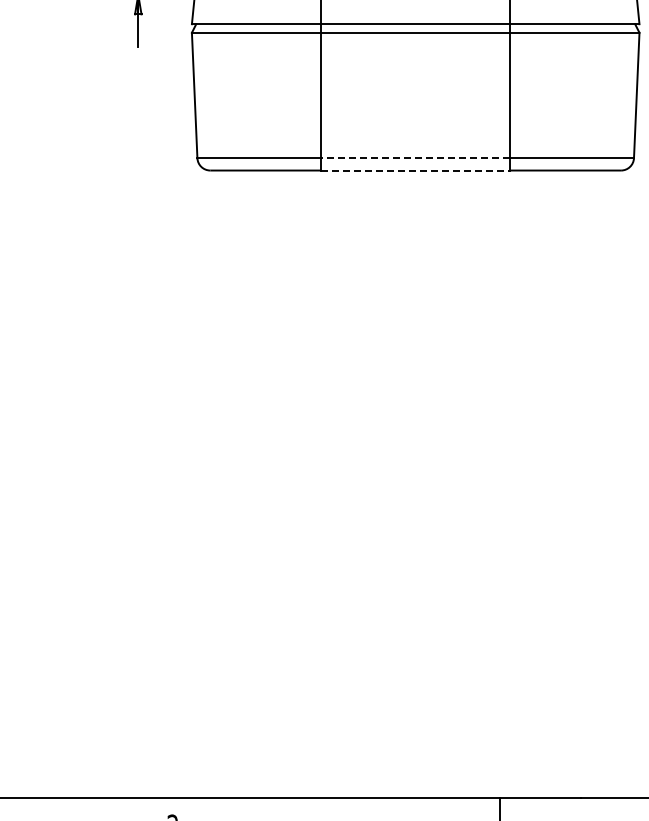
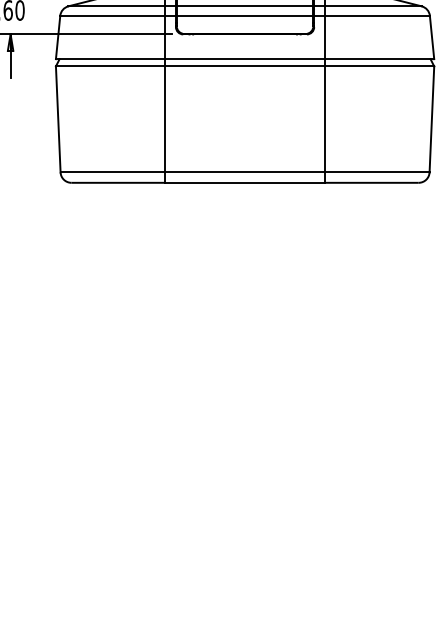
line: (415, 158) -> (244, 172), dashed -> solid
line: (415, 170) -> (244, 182), dashed -> solid

